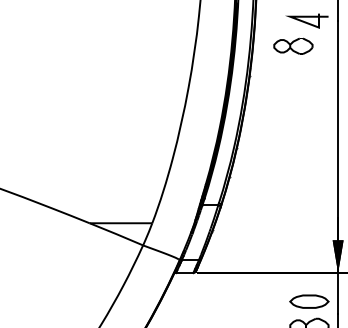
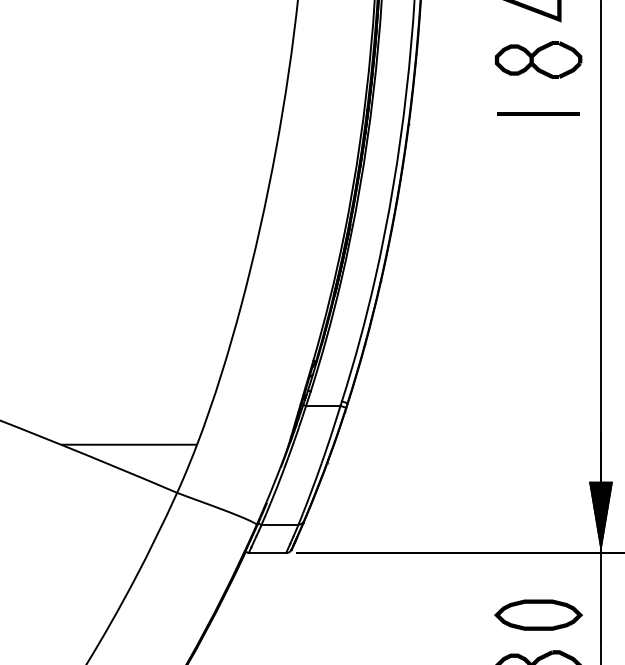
part: (293, 45) -> (538, 58), moved
line: (309, 70) -> (538, 112), added

